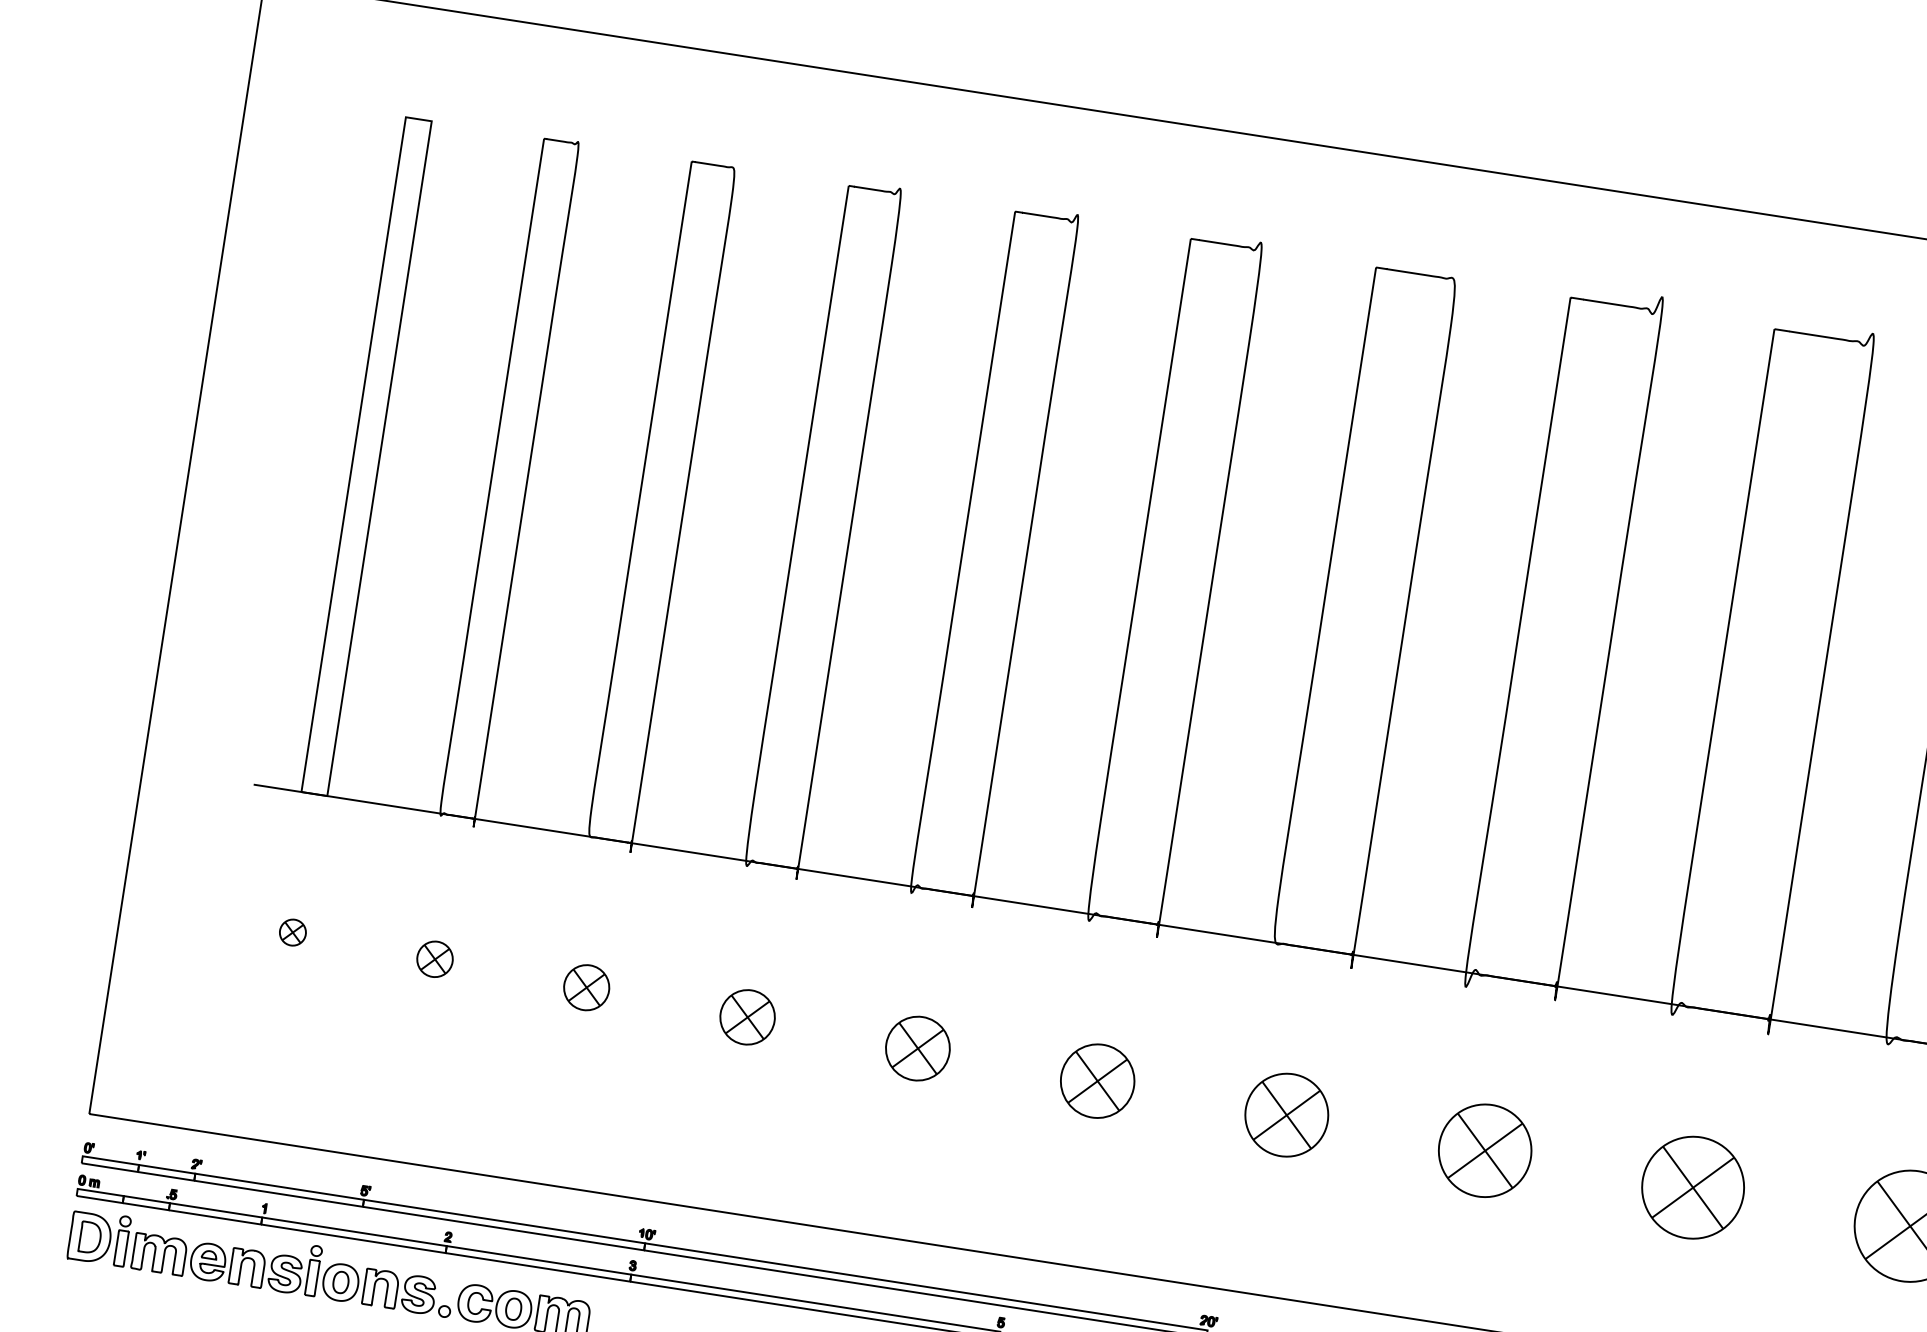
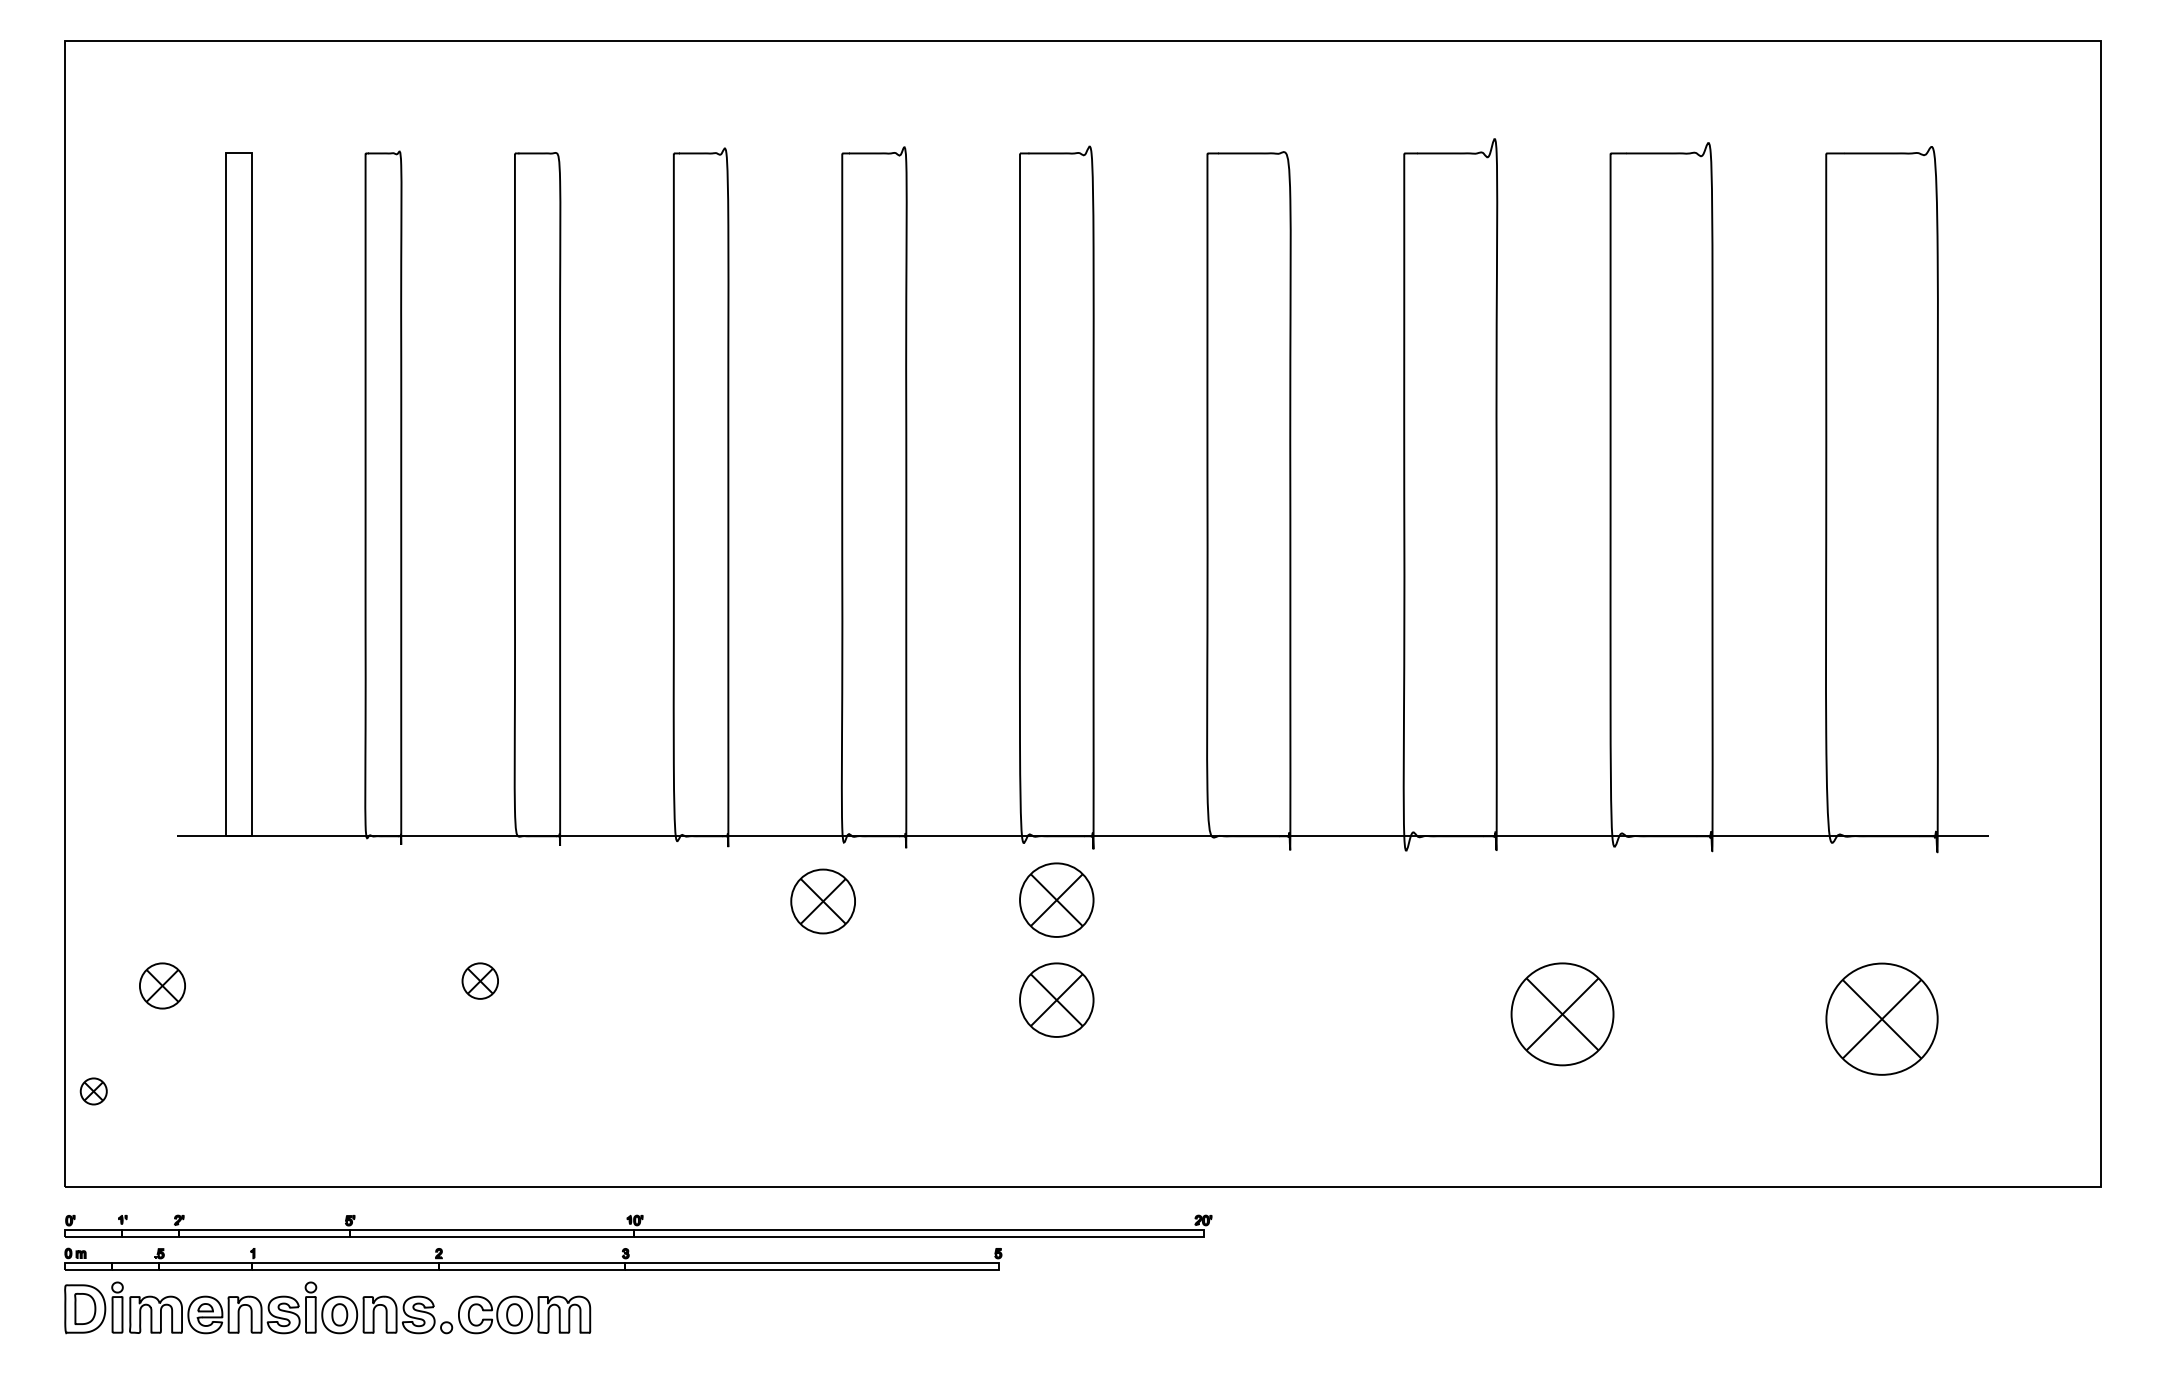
part: (292, 932) -> (93, 1091), moved
part: (434, 958) -> (479, 980), moved
part: (1112, 981) -> (1056, 899), added
part: (586, 987) -> (162, 985), moved
part: (748, 1017) -> (701, 990), removed
part: (917, 1048) -> (822, 901), moved
part: (1286, 1114) -> (1248, 1004), removed
part: (1485, 1150) -> (1450, 1009), removed
part: (1693, 1187) -> (1562, 1014), moved

